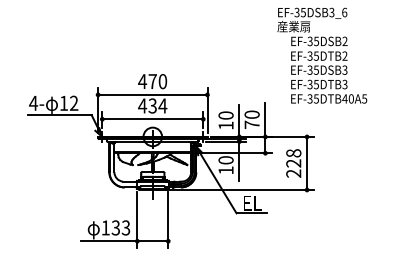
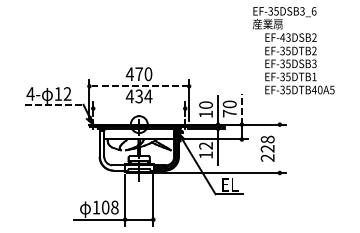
text: (313, 41) -> (285, 37), EF-35DSB2 -> EF-43DSB2
text: (344, 84) -> (313, 76), EF-35DTB3 -> EF-35DTB1
line: (152, 94) -> (138, 85), solid -> dashed
line: (59, 115) -> (54, 105), solid -> dashed
line: (152, 119) -> (138, 108), removed
line: (265, 120) -> (241, 109), solid -> dashed
text: (225, 160) -> (205, 146), 10 -> 12
line: (307, 163) -> (280, 148), removed
text: (120, 227) -> (109, 207), 133 -> 108

